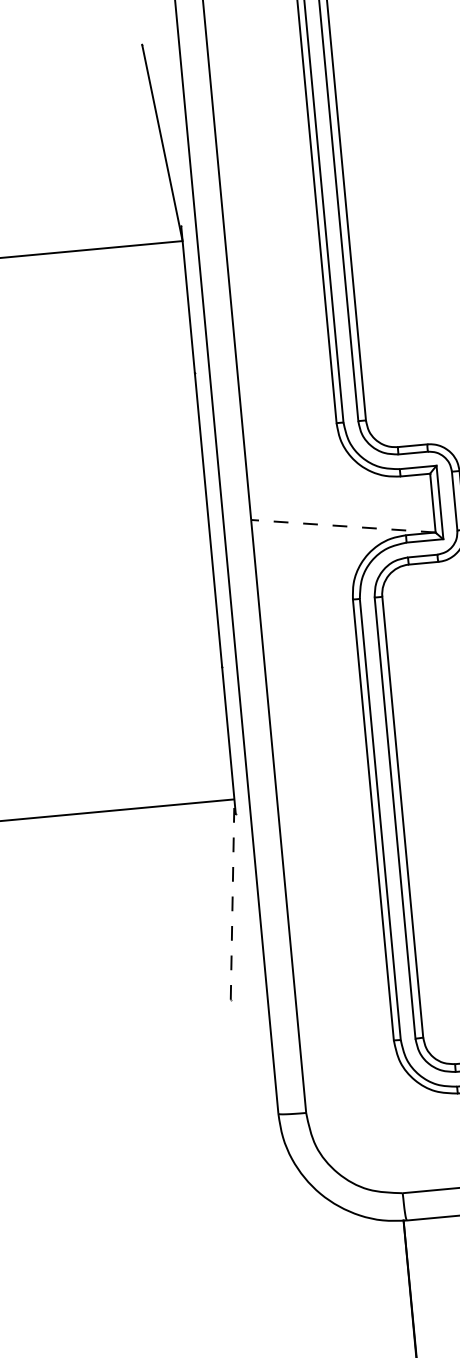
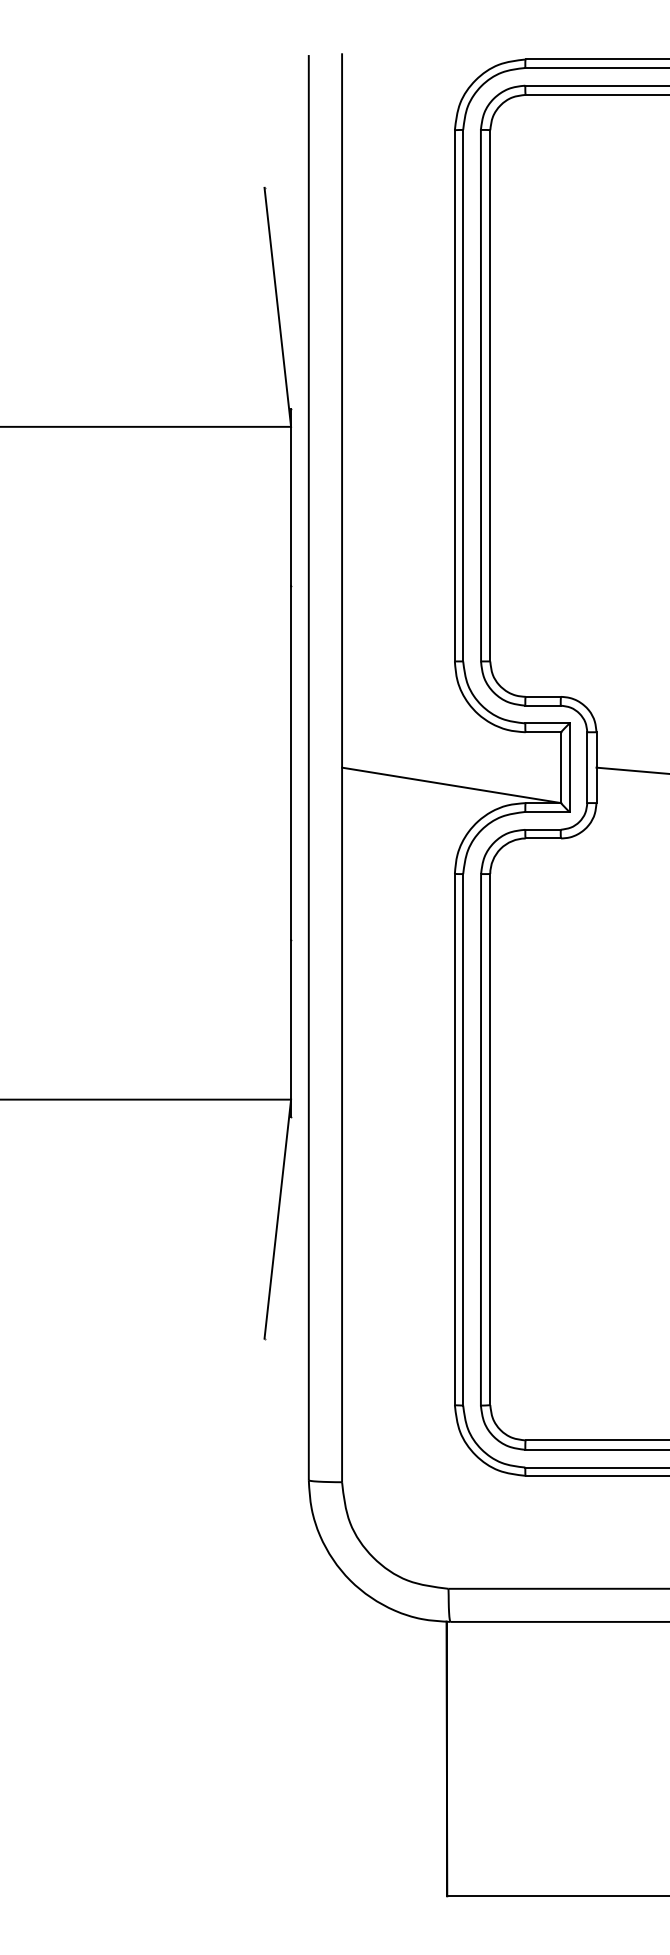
line: (343, 526) -> (451, 785), dashed -> solid
line: (232, 899) -> (277, 1218), dashed -> solid

